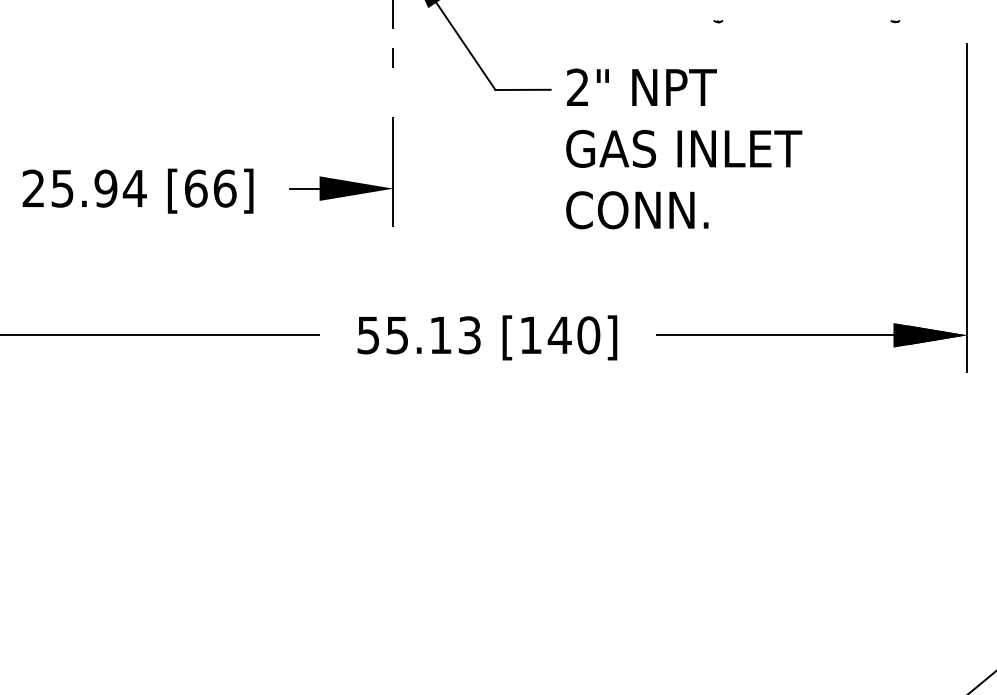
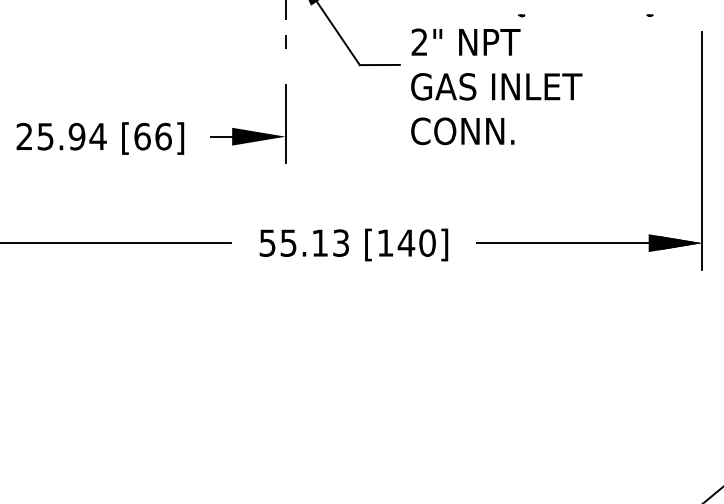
text: (684, 148) -> (496, 86), moved

